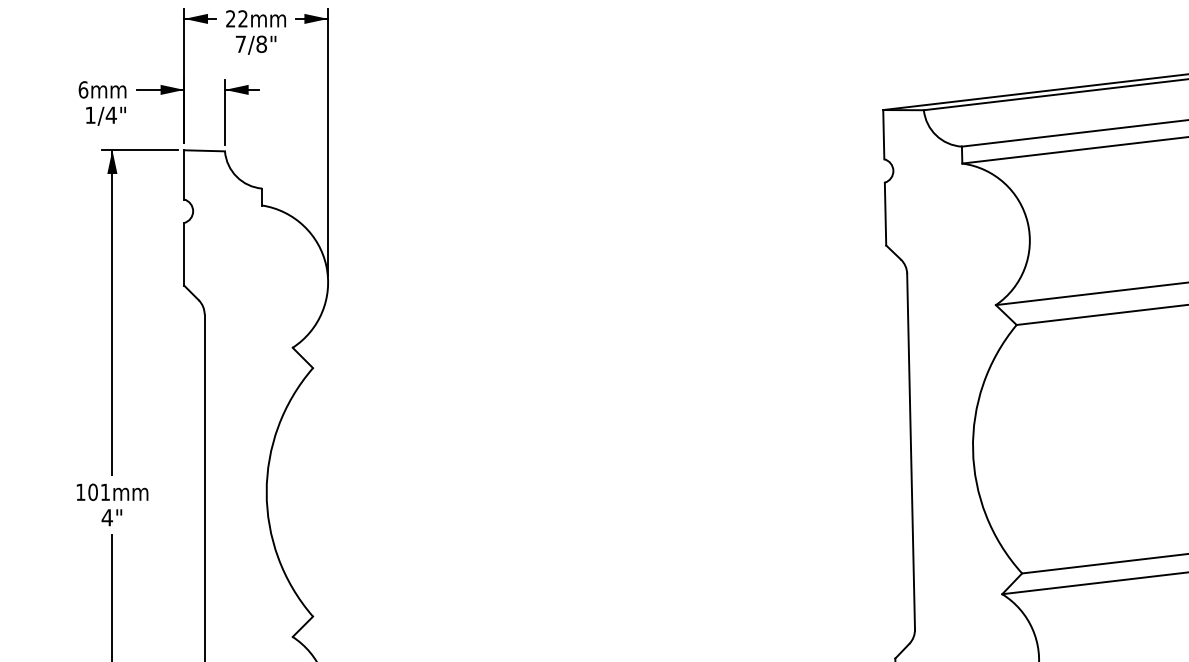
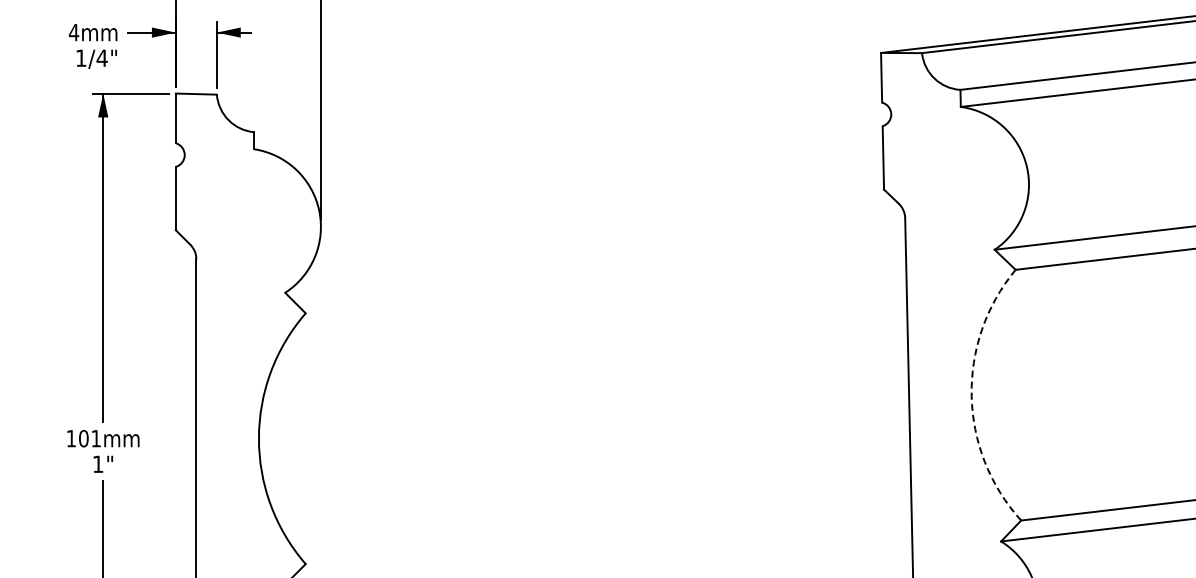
text: (83, 89) -> (74, 32), 6 -> 4
arc: (973, 450) -> (972, 396), solid -> dashed
text: (106, 517) -> (97, 464), 4" -> 1"

